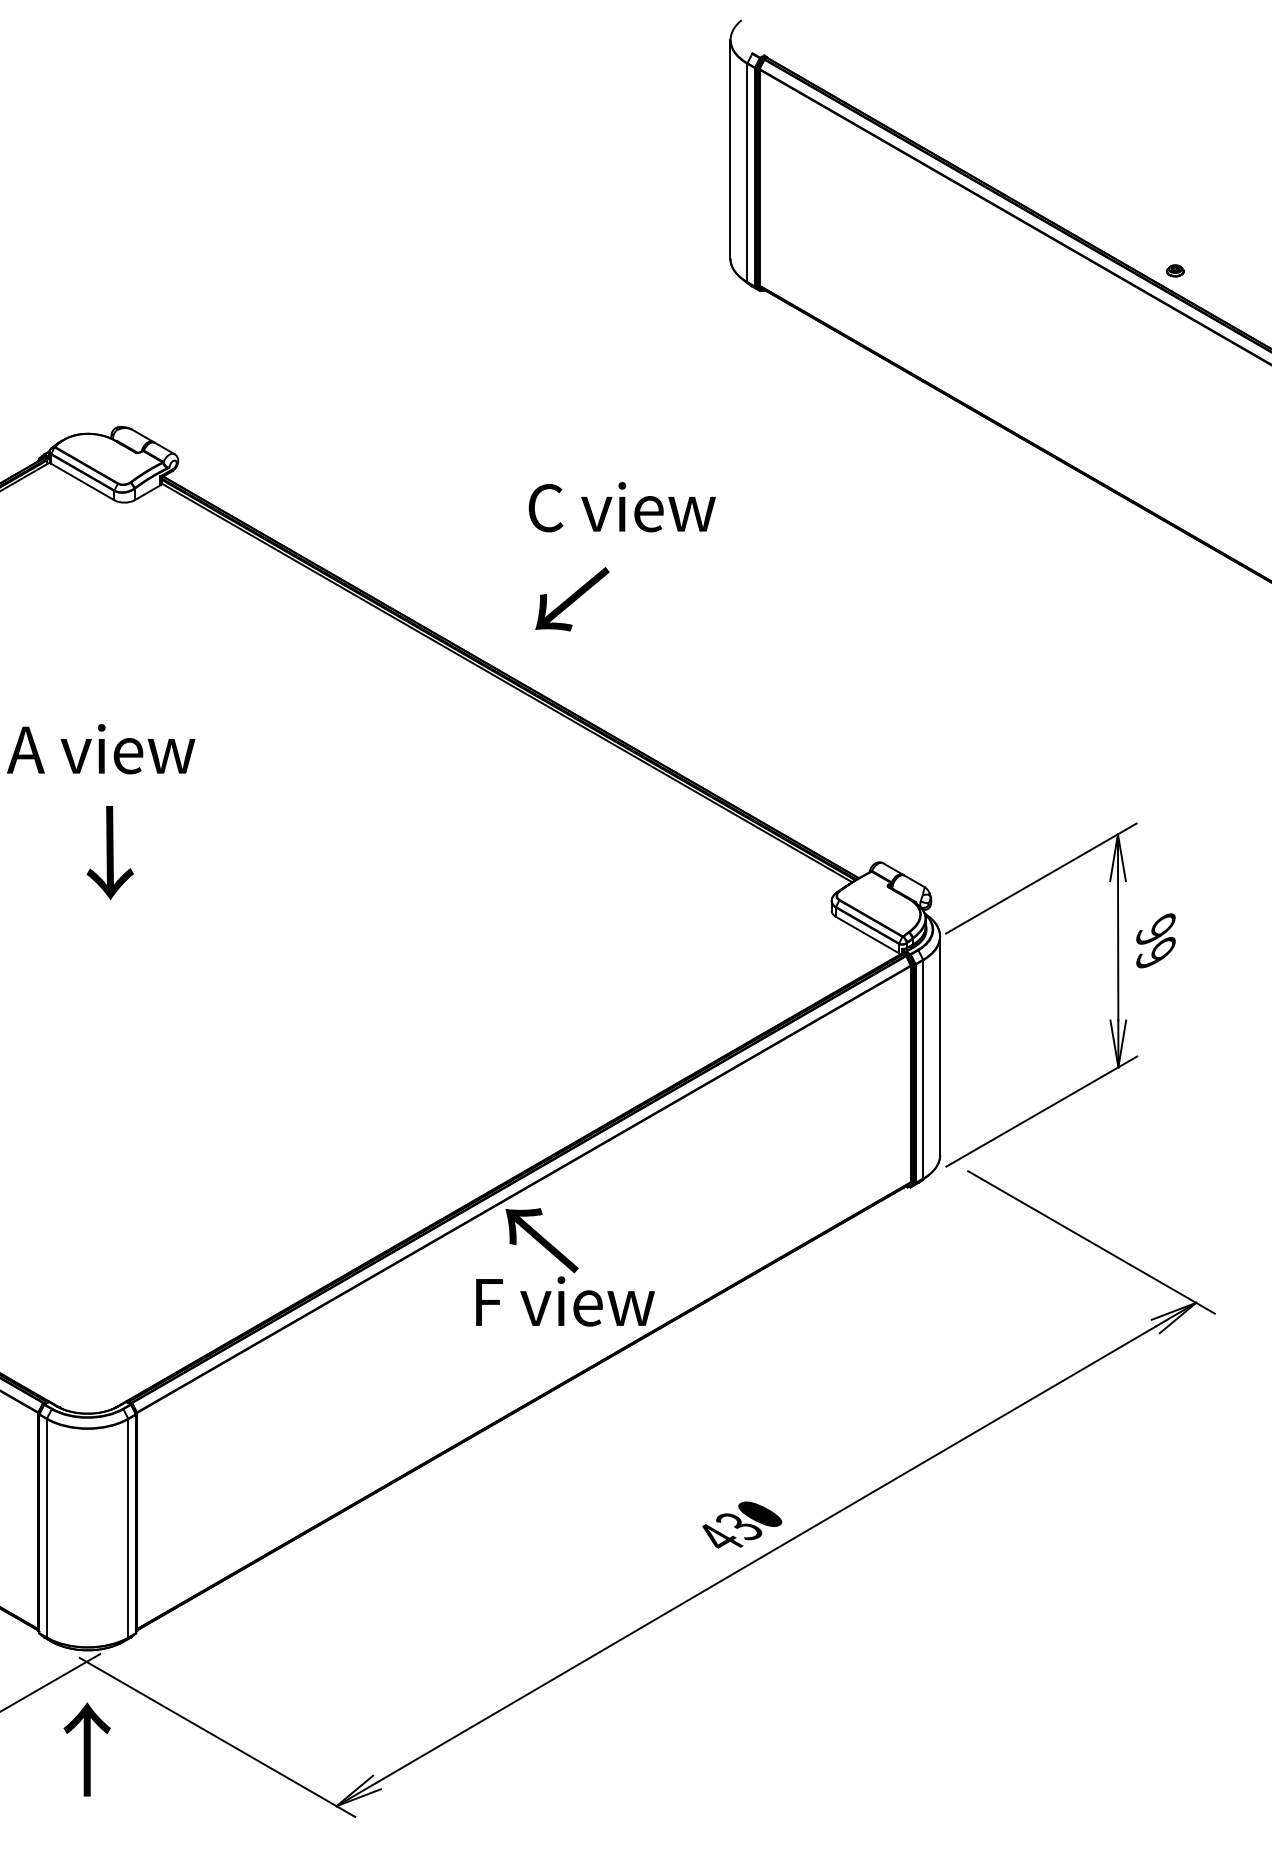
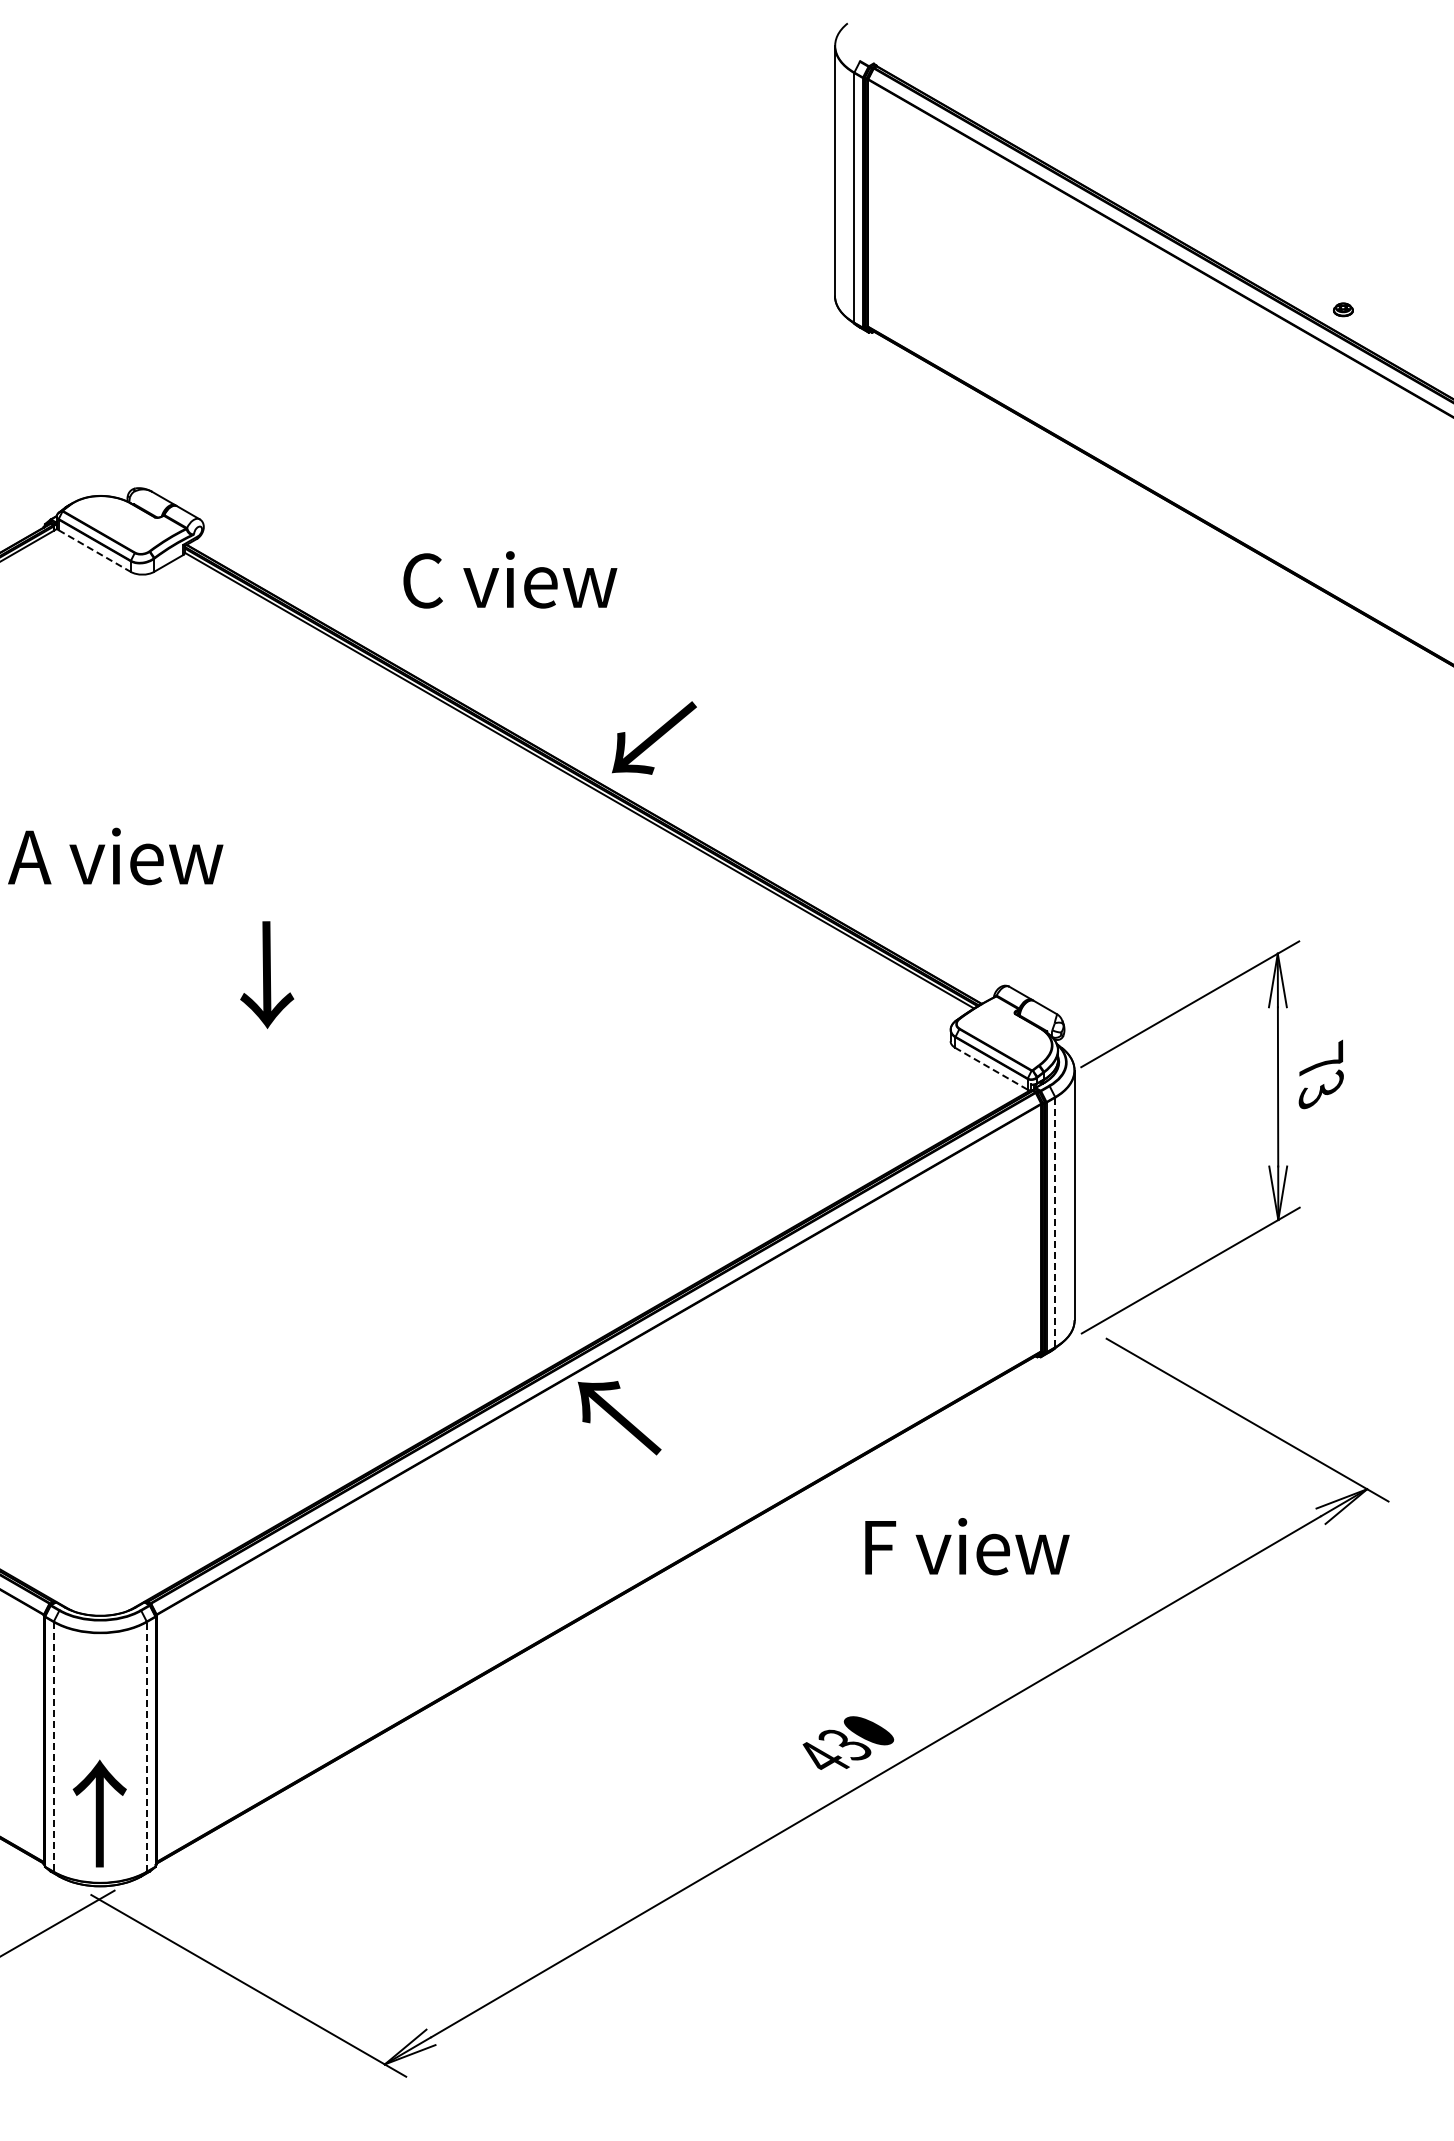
line: (82, 482) -> (94, 551), solid -> dashed
text: (622, 506) -> (510, 579), moved
text: (572, 598) -> (654, 737), moved
text: (110, 852) -> (267, 974), moved
line: (867, 934) -> (991, 1068), solid -> dashed
text: (1155, 940) -> (1320, 1074), 99 -> 73
line: (923, 1069) -> (1055, 1222), solid -> dashed
text: (565, 1301) -> (967, 1546), moved
line: (46, 1528) -> (53, 1746), solid -> dashed
line: (128, 1528) -> (146, 1746), solid -> dashed
text: (86, 1749) -> (99, 1813), moved

